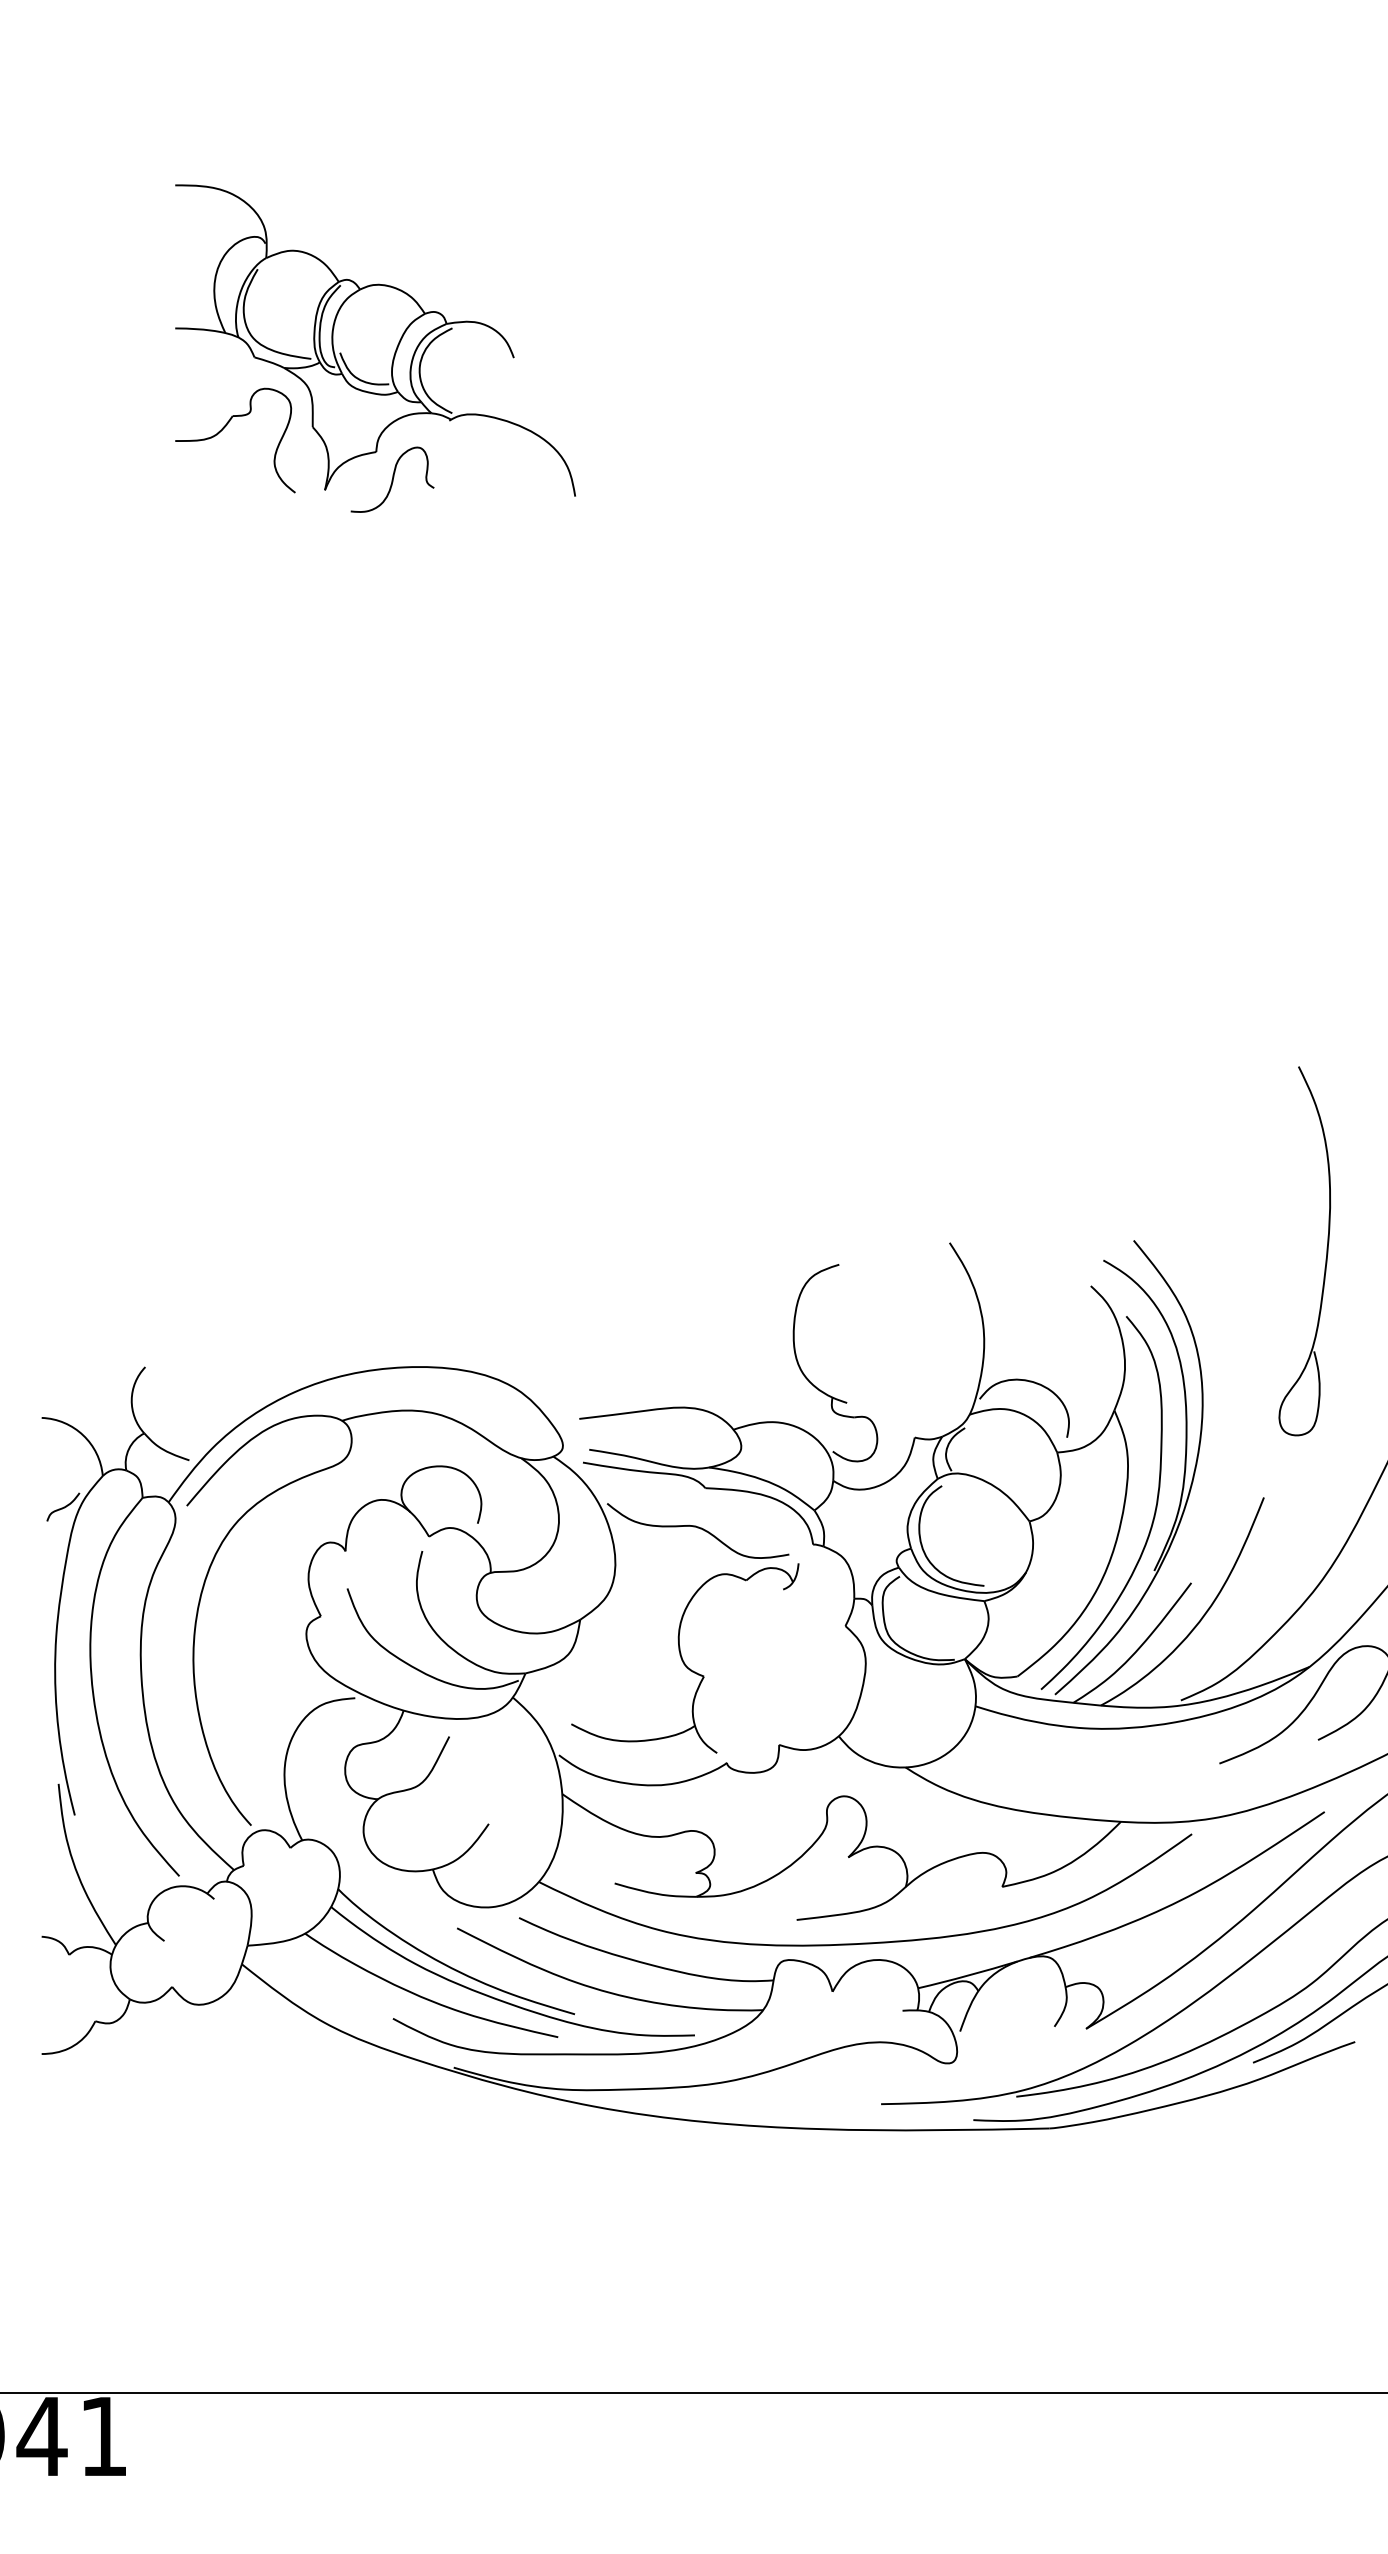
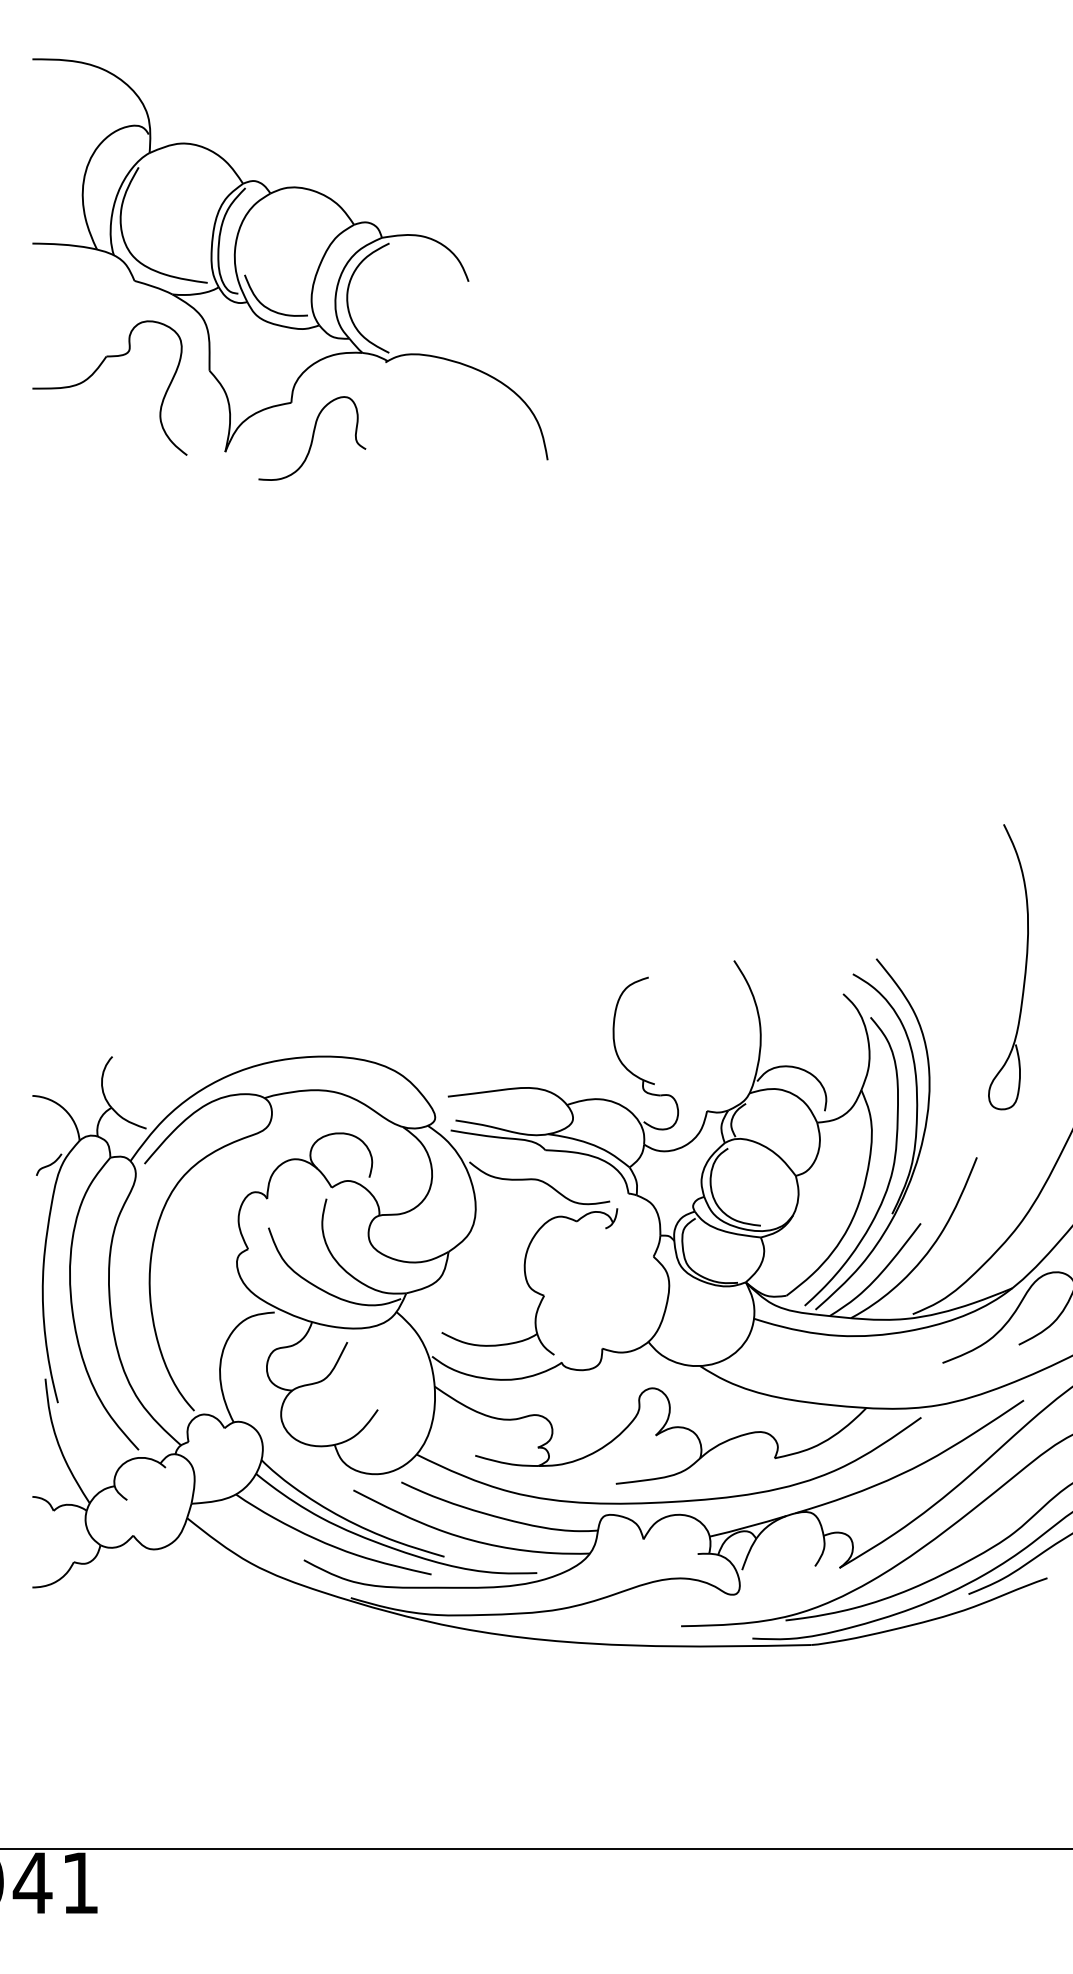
part: (375, 348) -> (290, 269), size x1.67

